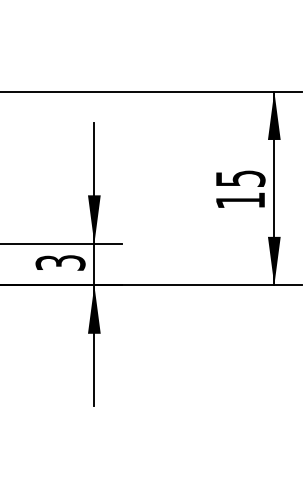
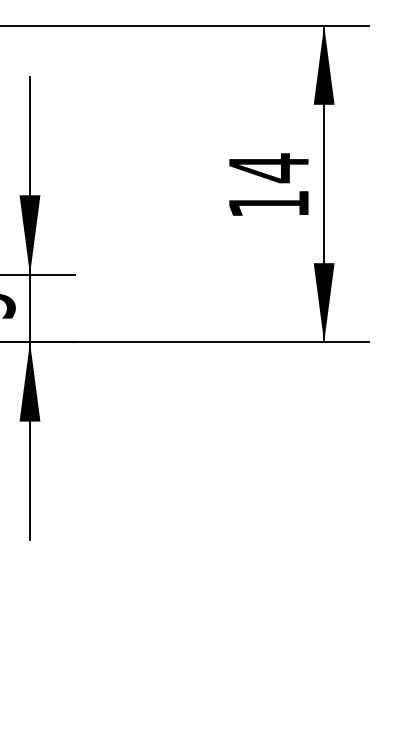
text: (240, 178) -> (268, 167), 15 -> 14

